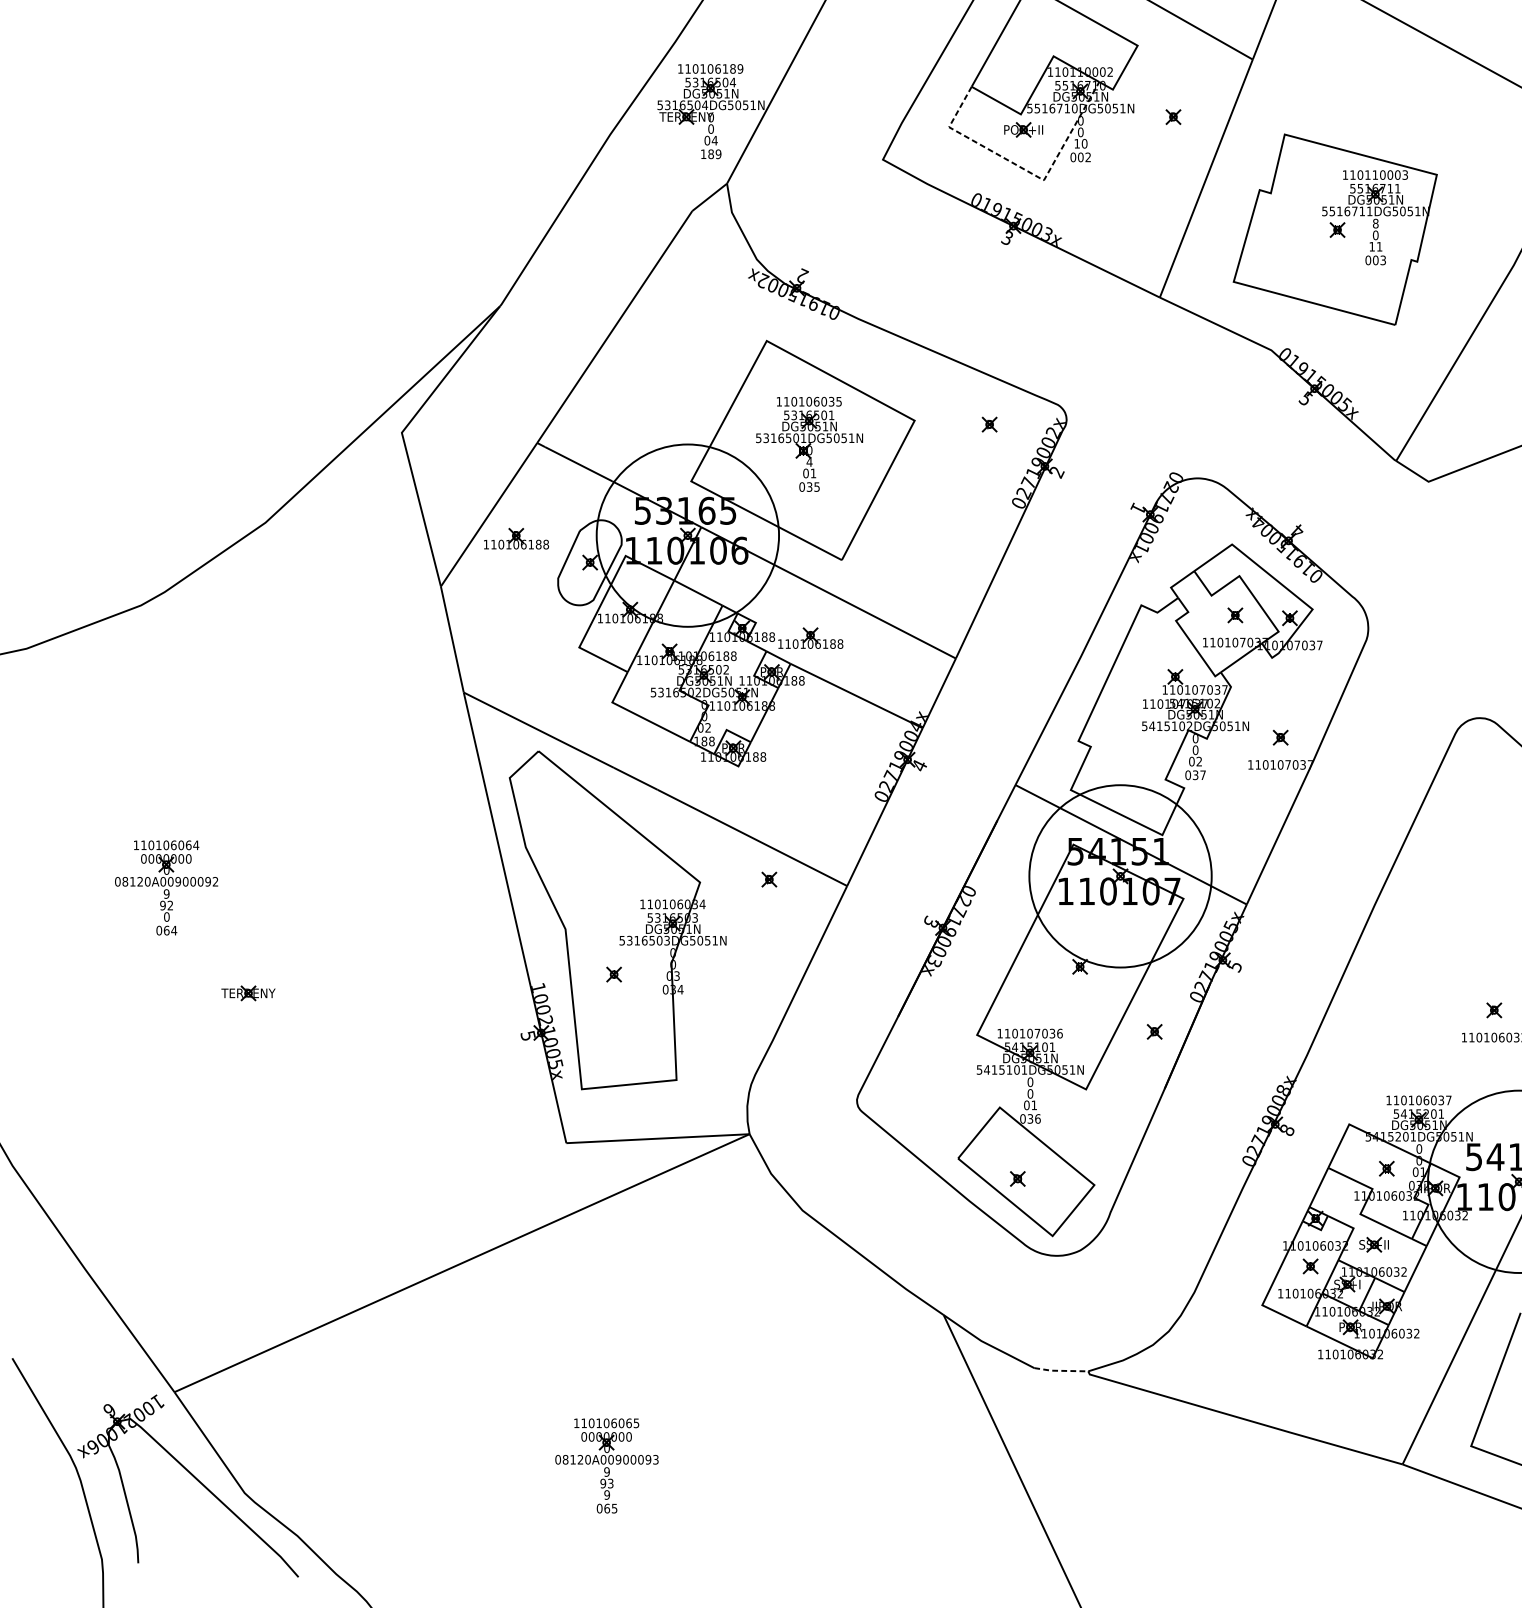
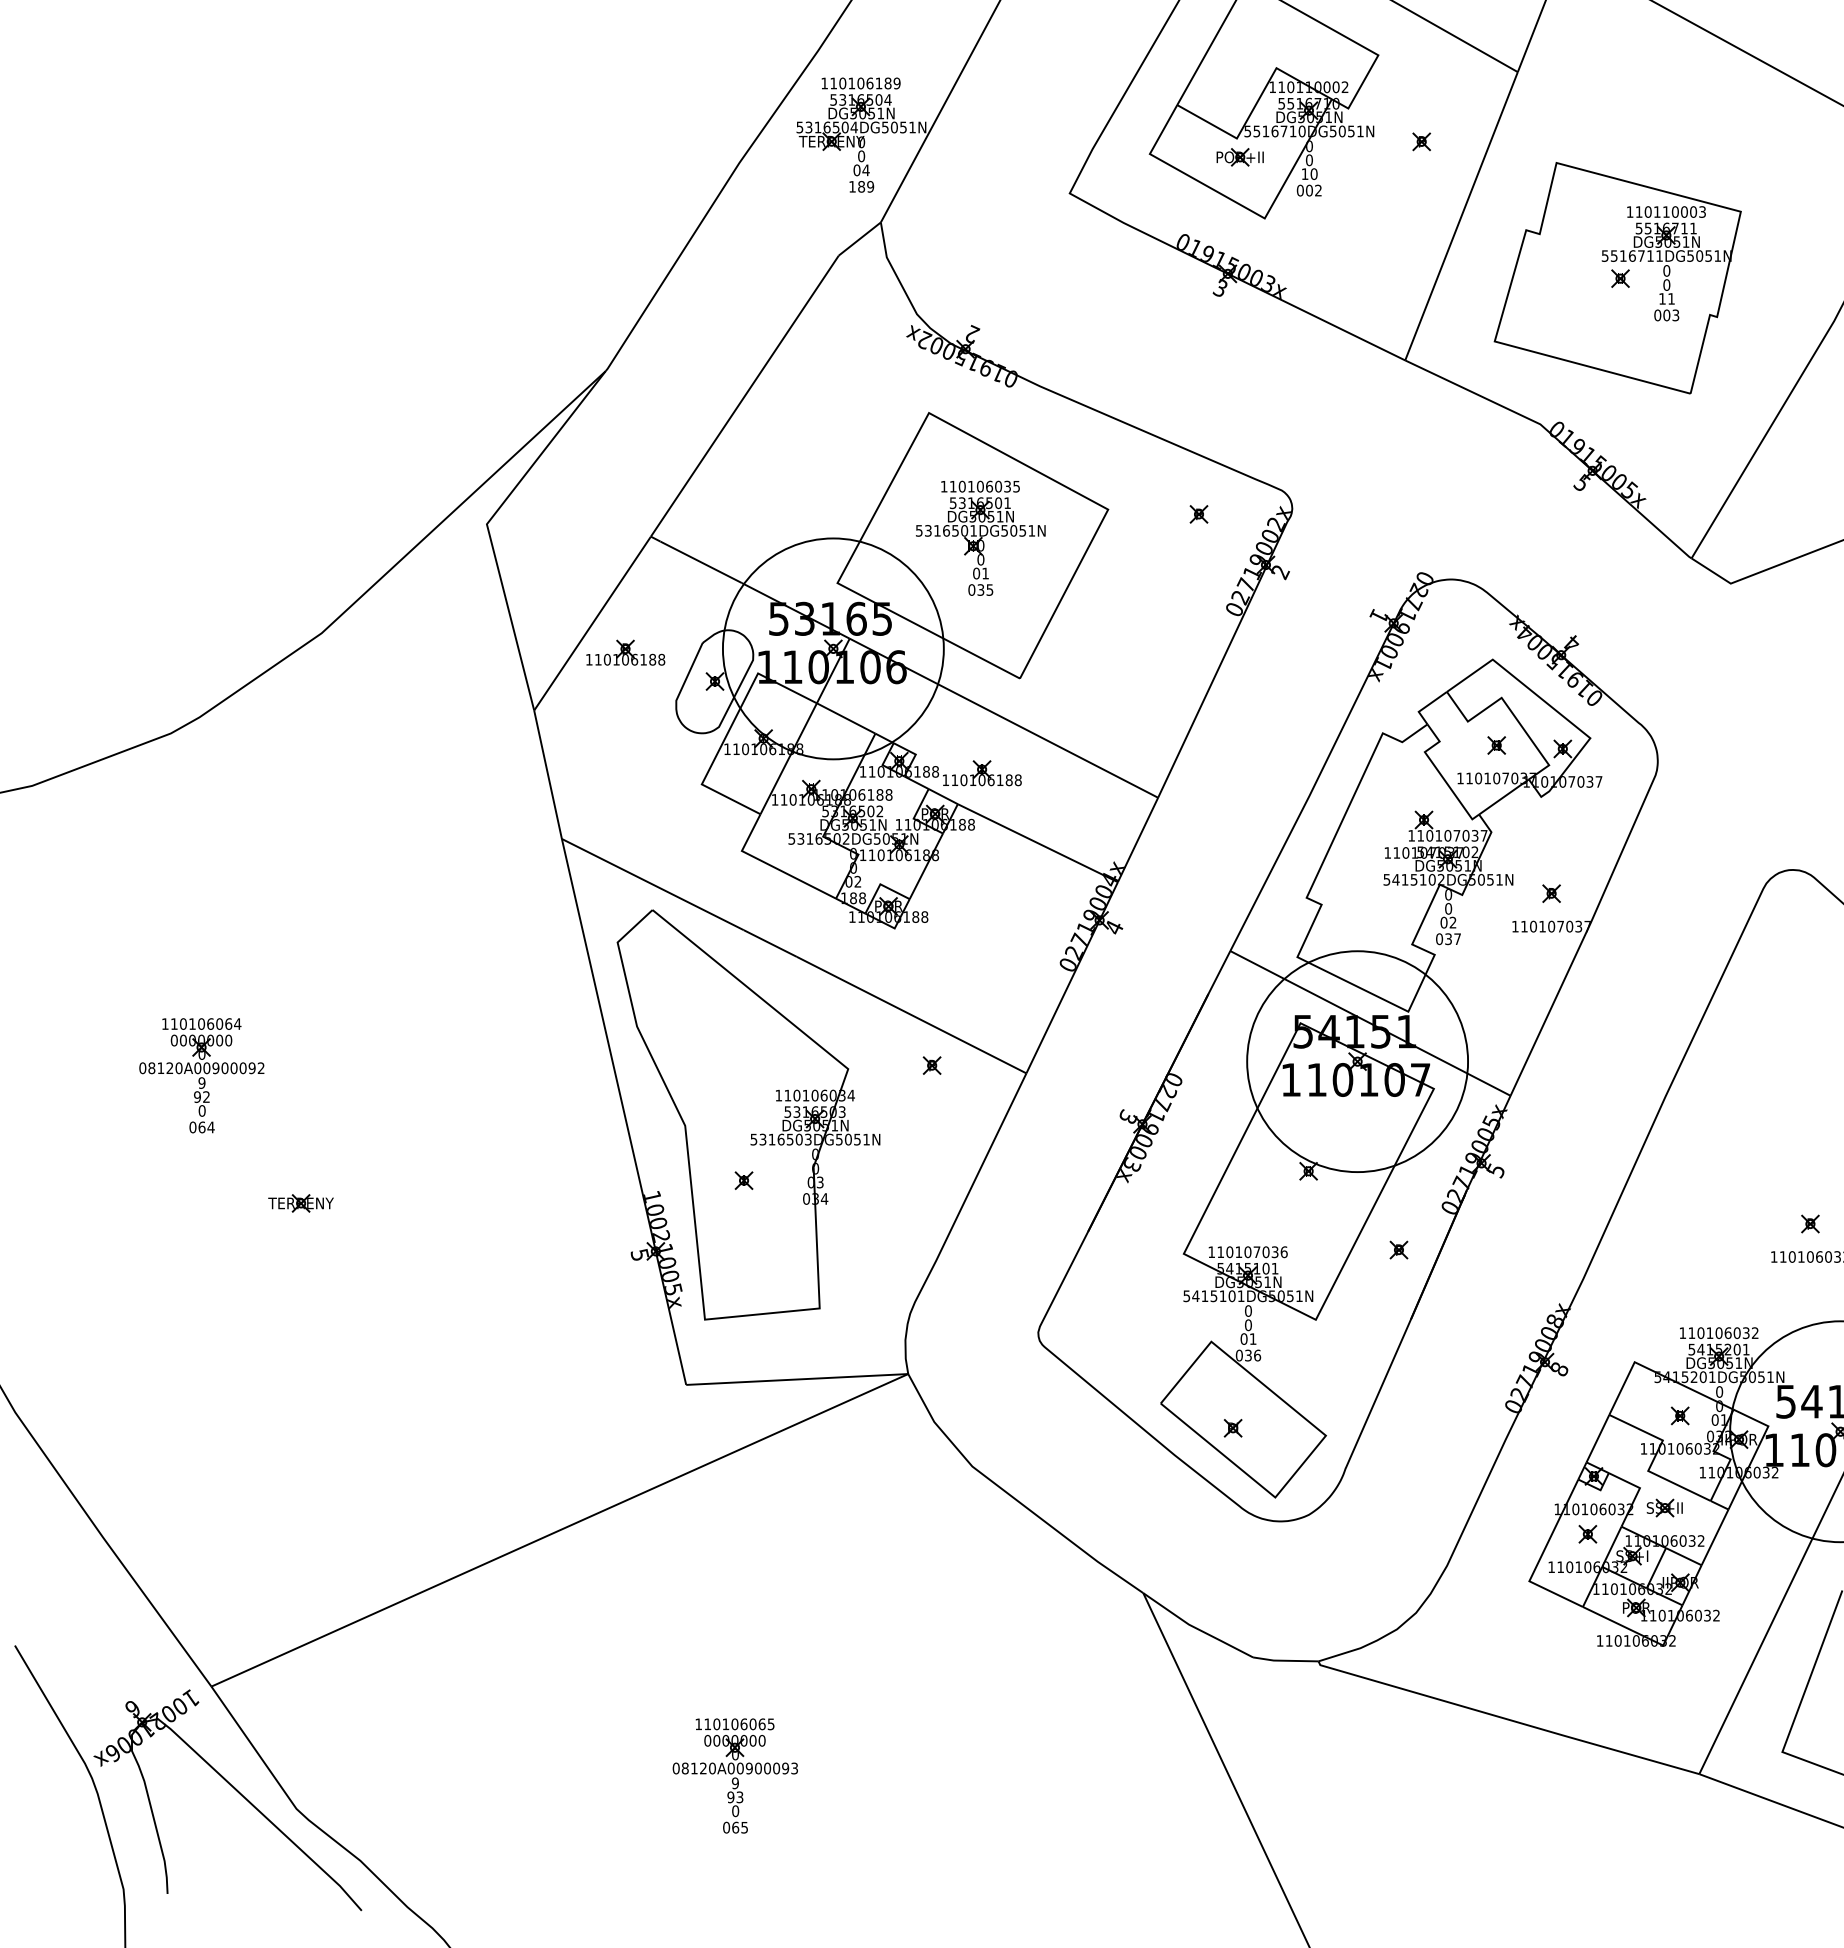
line: (1025, 169) -> (1242, 205), dashed -> solid
text: (1375, 223) -> (1666, 270), 8 -> 0
text: (809, 461) -> (980, 559), 4 -> 0
text: (1448, 1099) -> (1754, 1332), 110106037 -> 110106032
line: (1061, 1370) -> (1285, 1660), dashed -> solid
text: (607, 1495) -> (735, 1811), 9 -> 0

